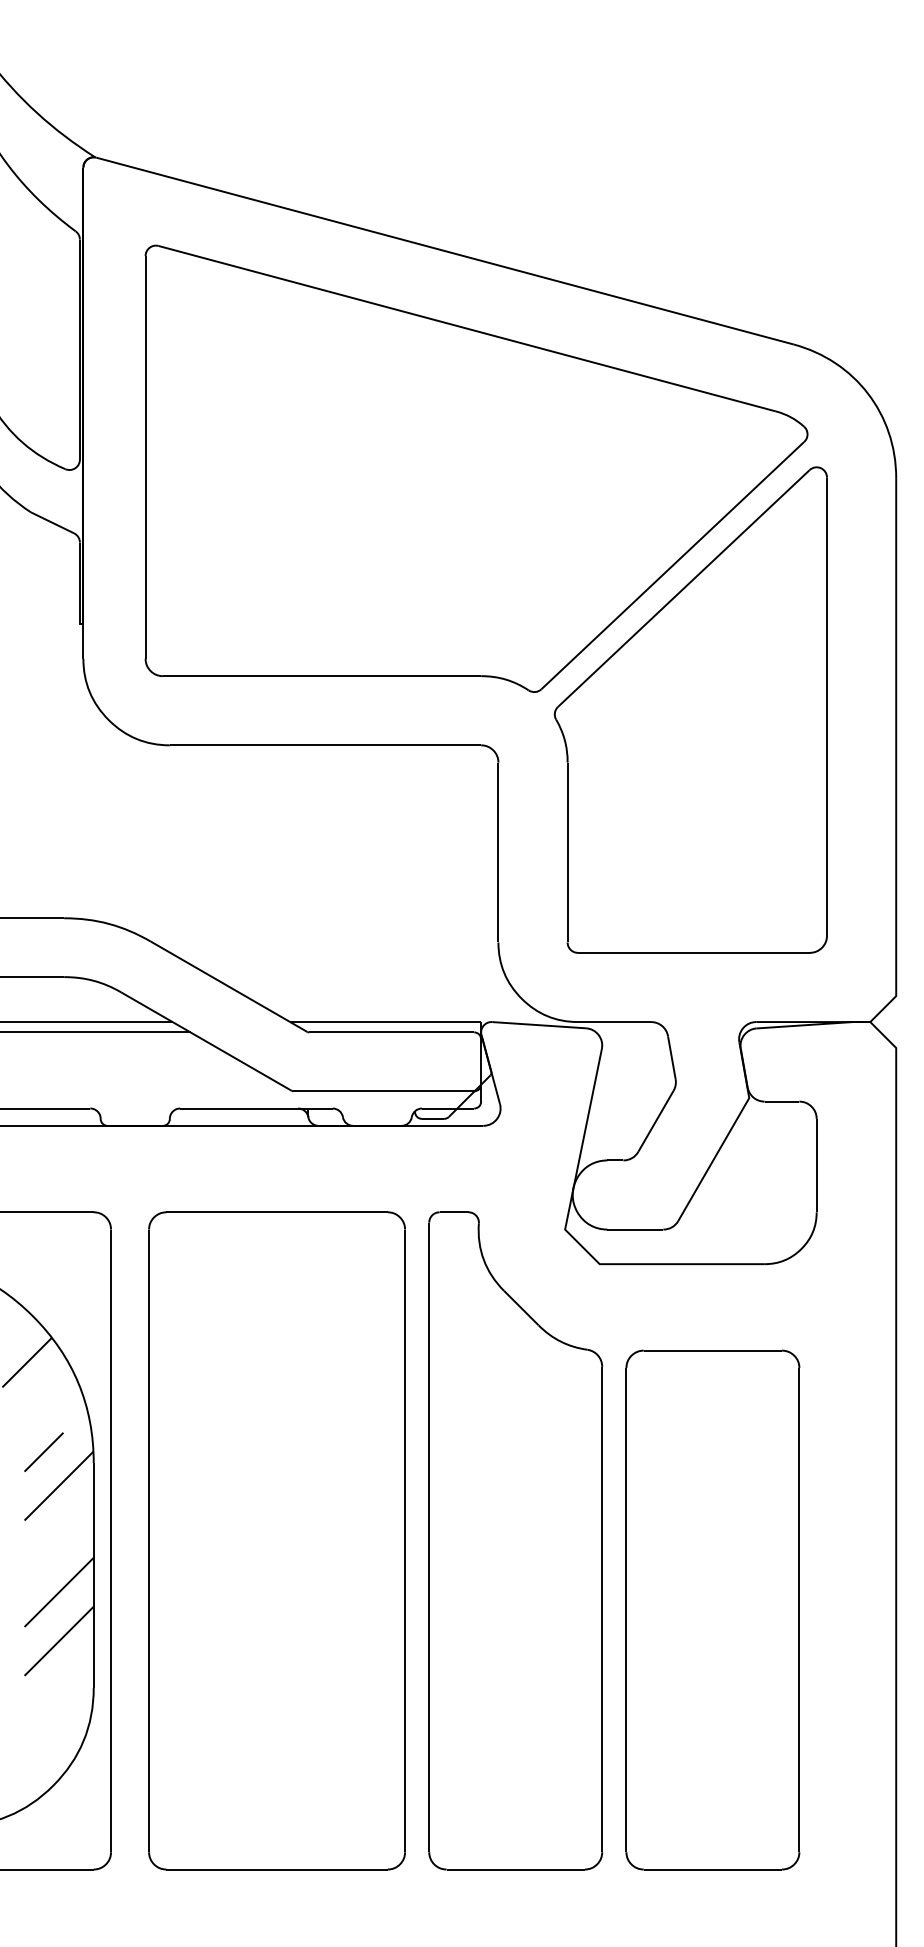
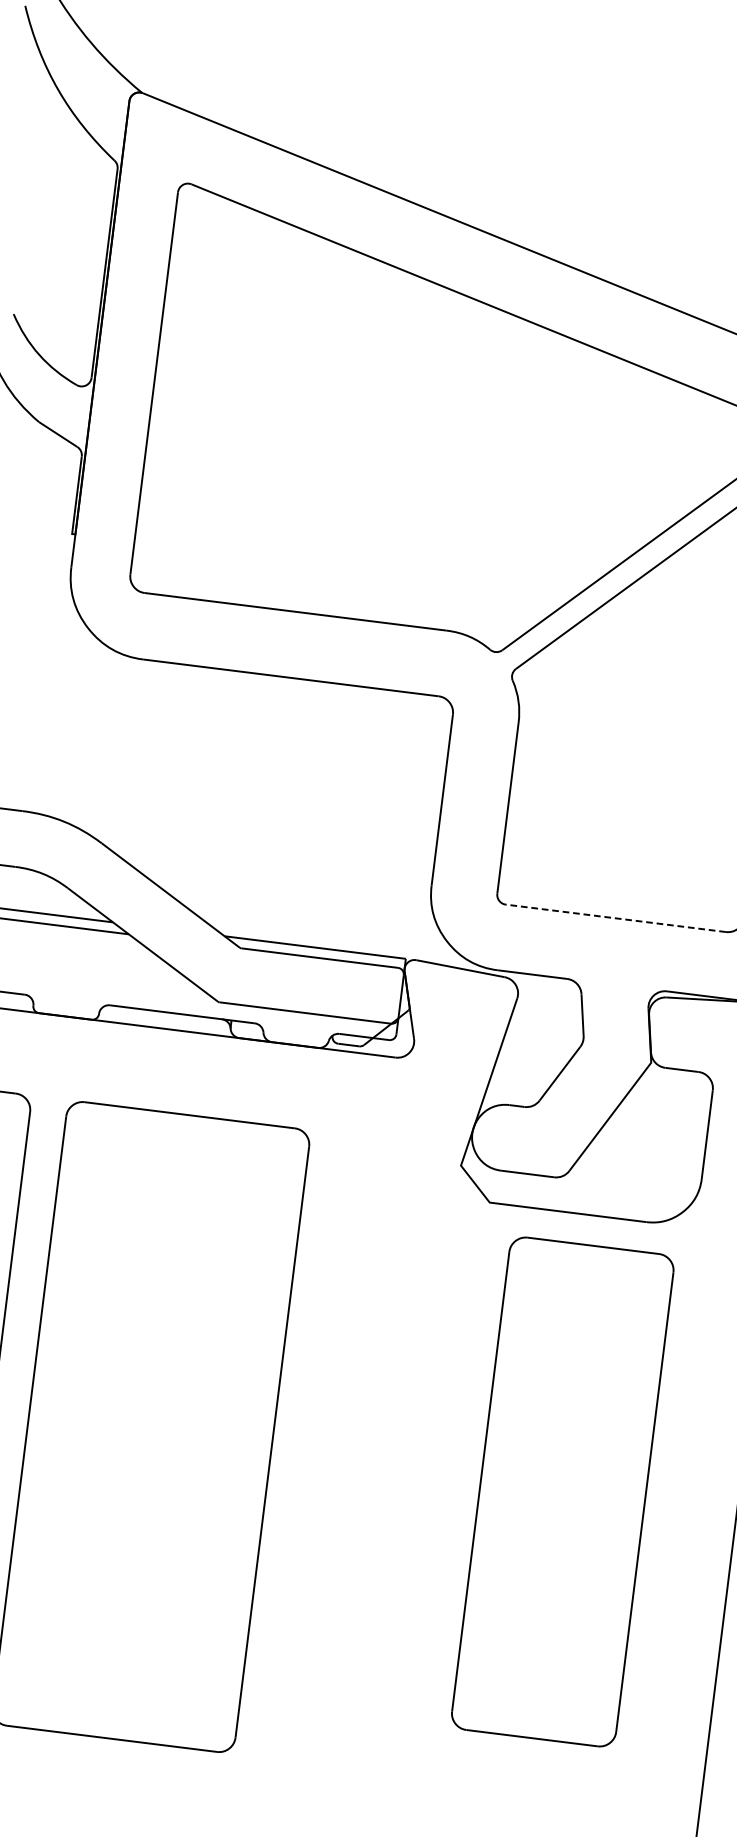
line: (693, 952) -> (615, 917), solid -> dashed
part: (515, 1540) -> (377, 1454), removed
part: (712, 1609) -> (562, 1491), moved

